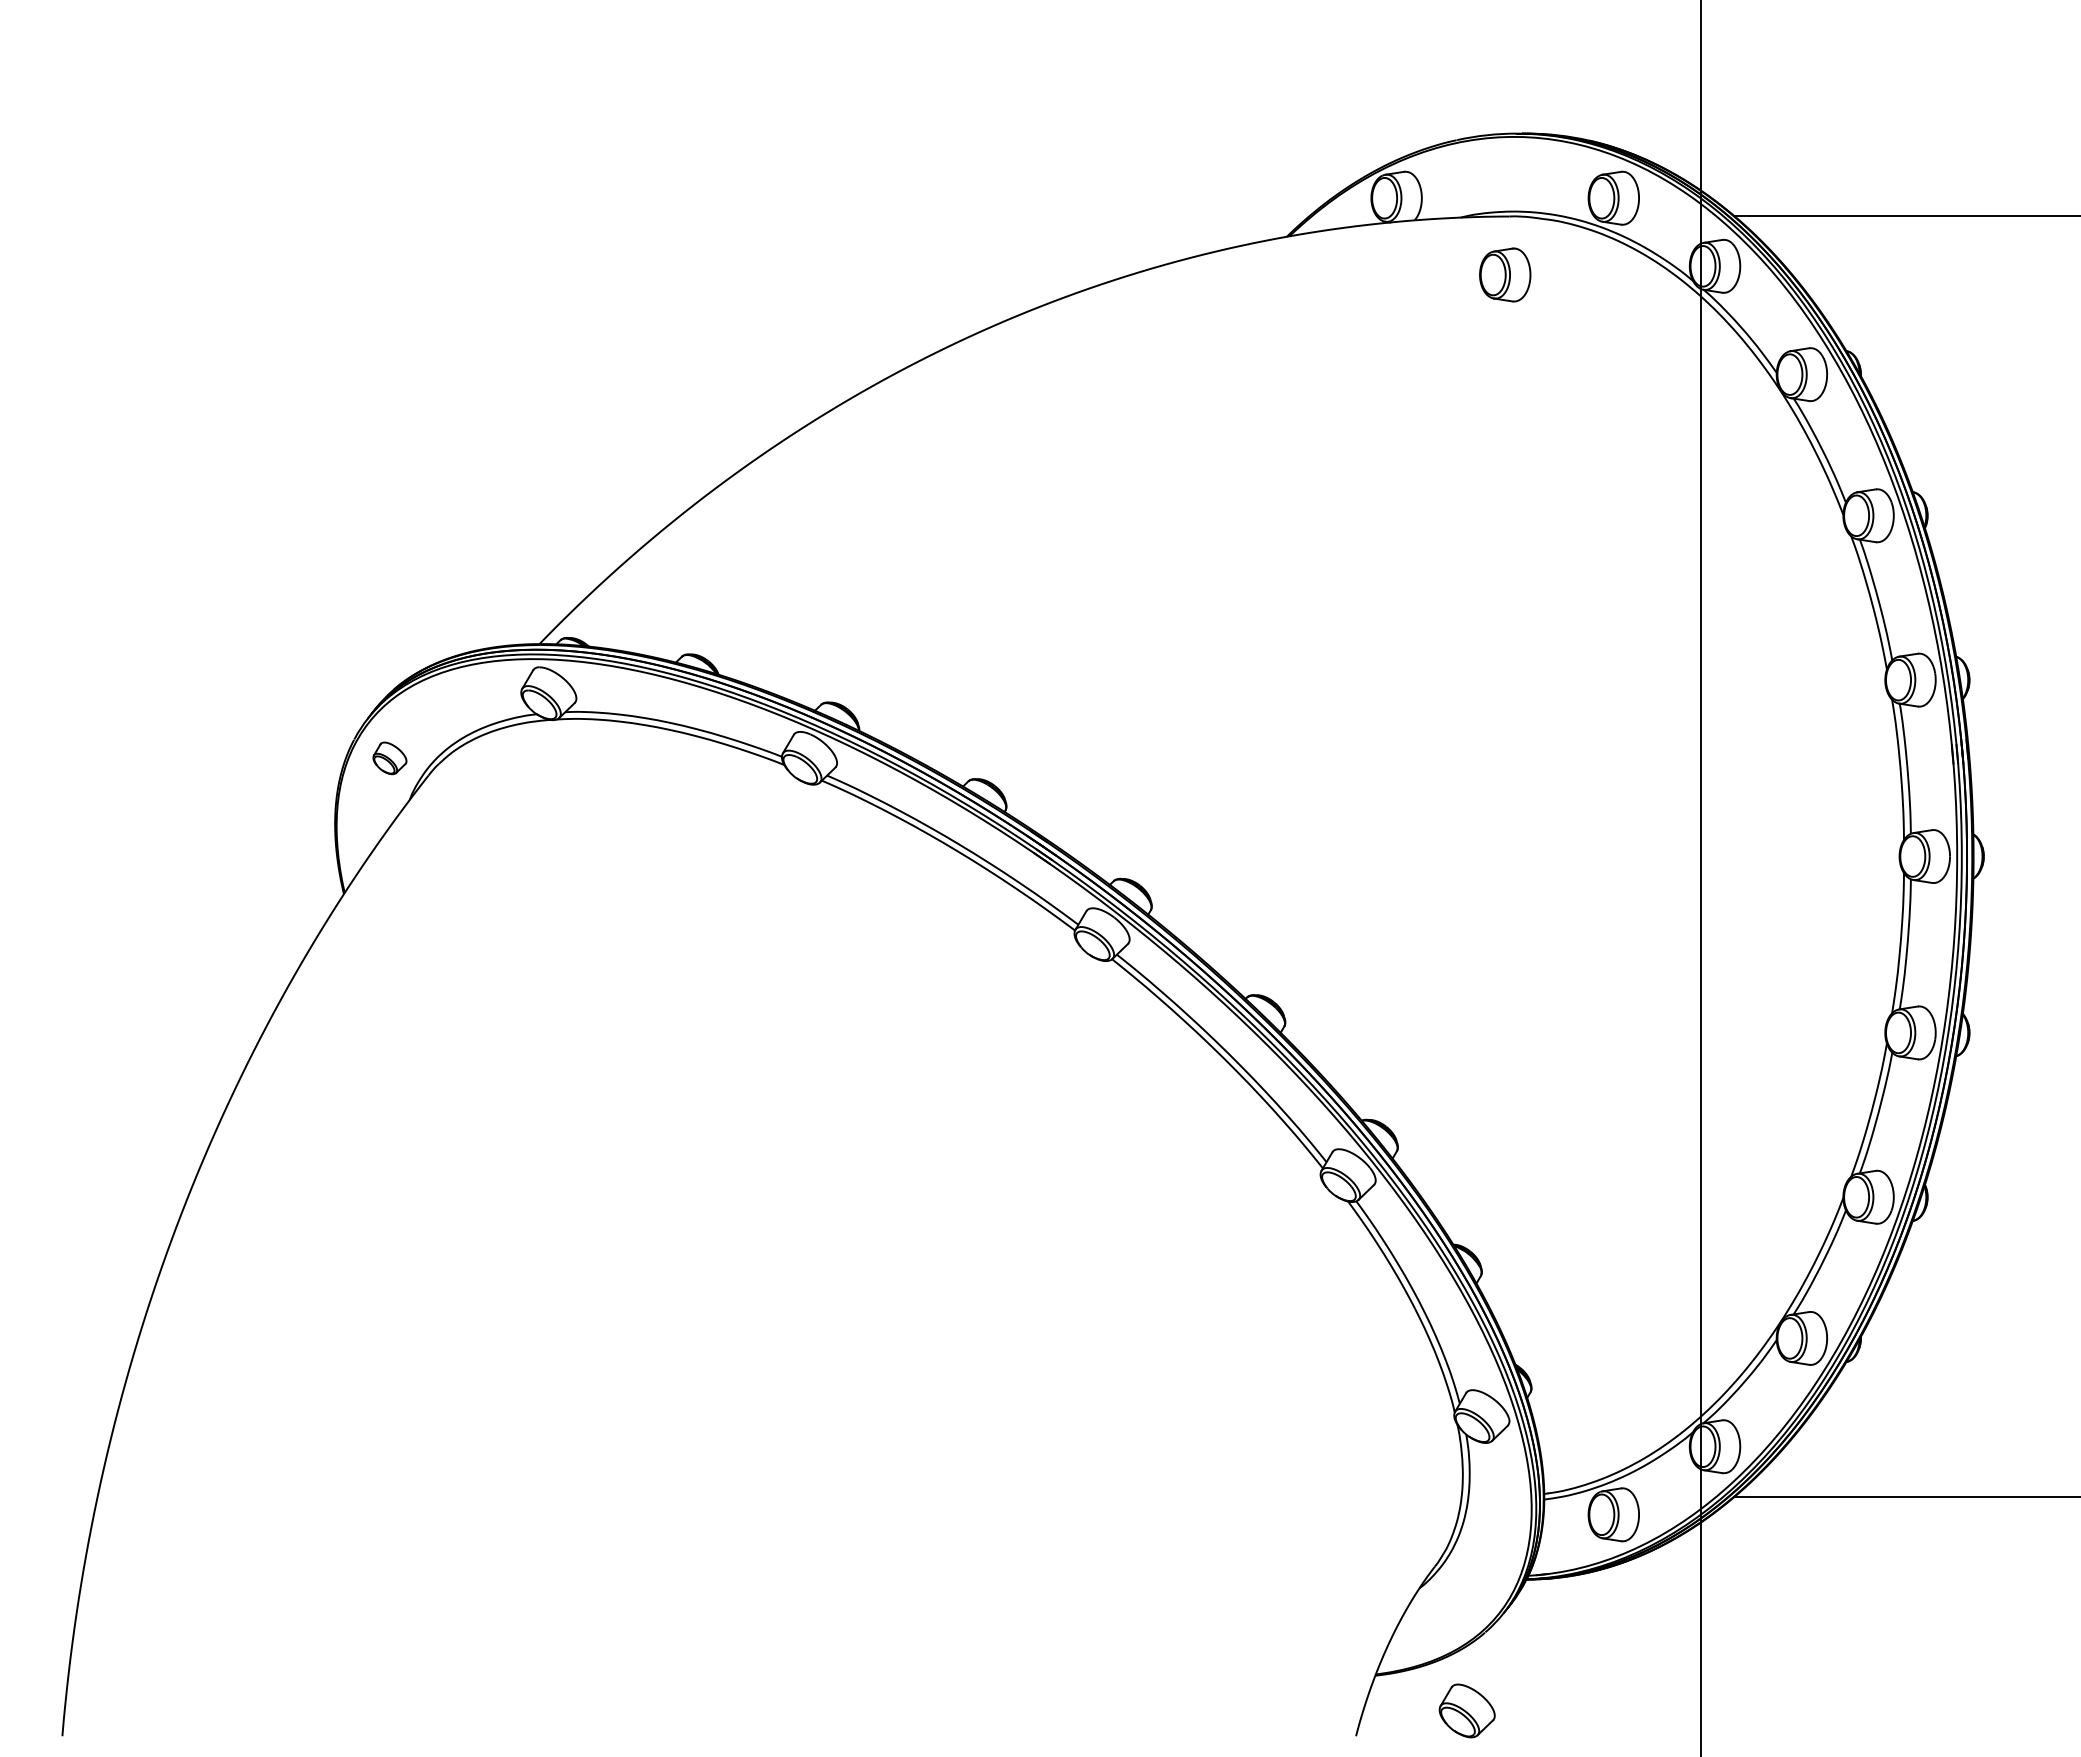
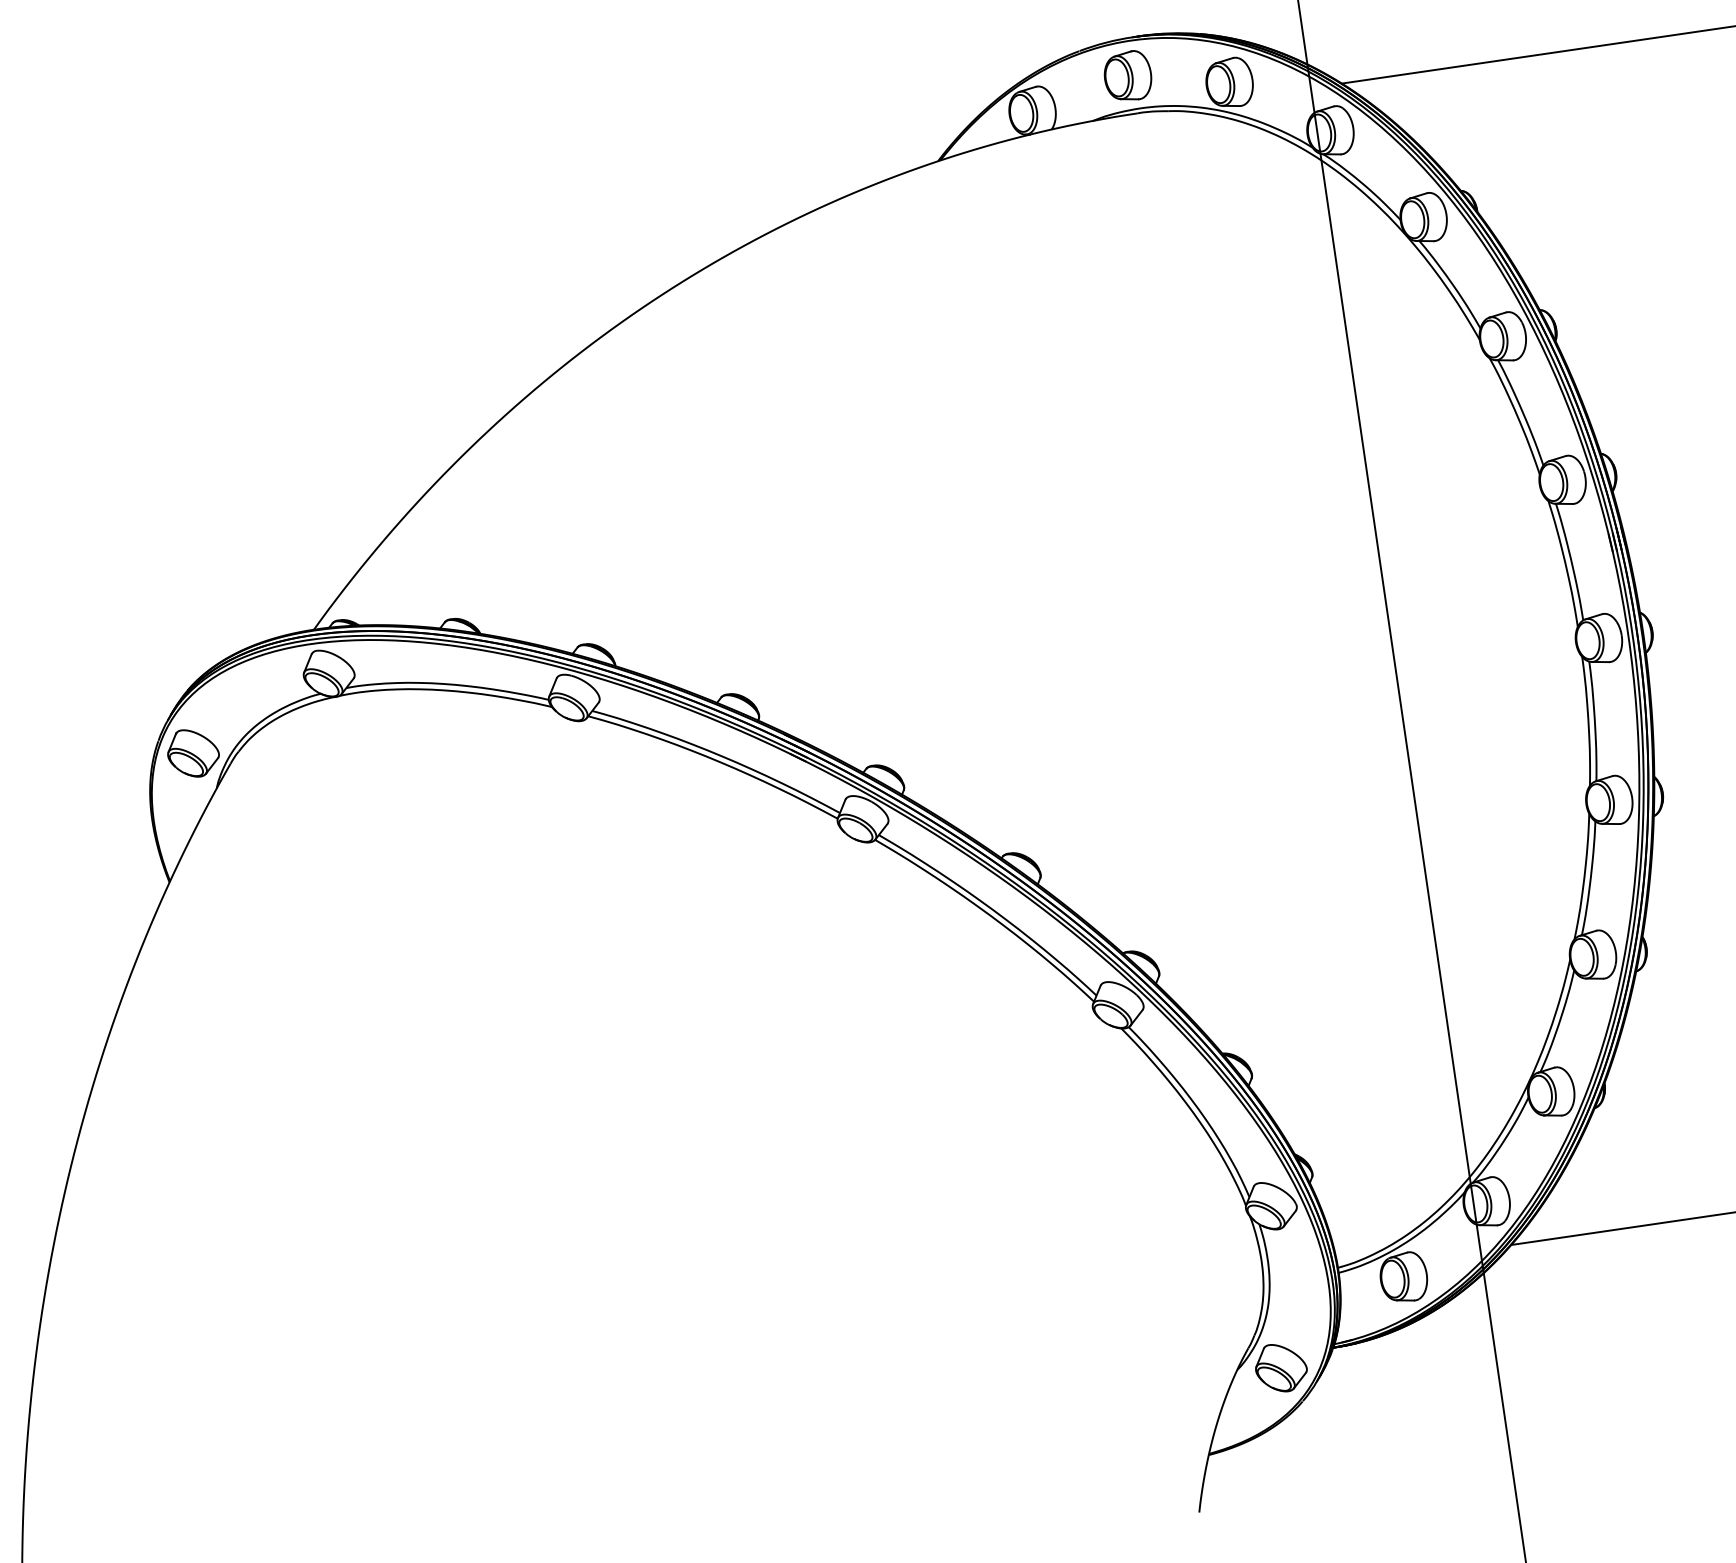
part: (1505, 274) -> (1128, 75), moved
part: (389, 758) -> (192, 753), size x1.67
part: (1466, 1710) -> (1280, 1367), moved

